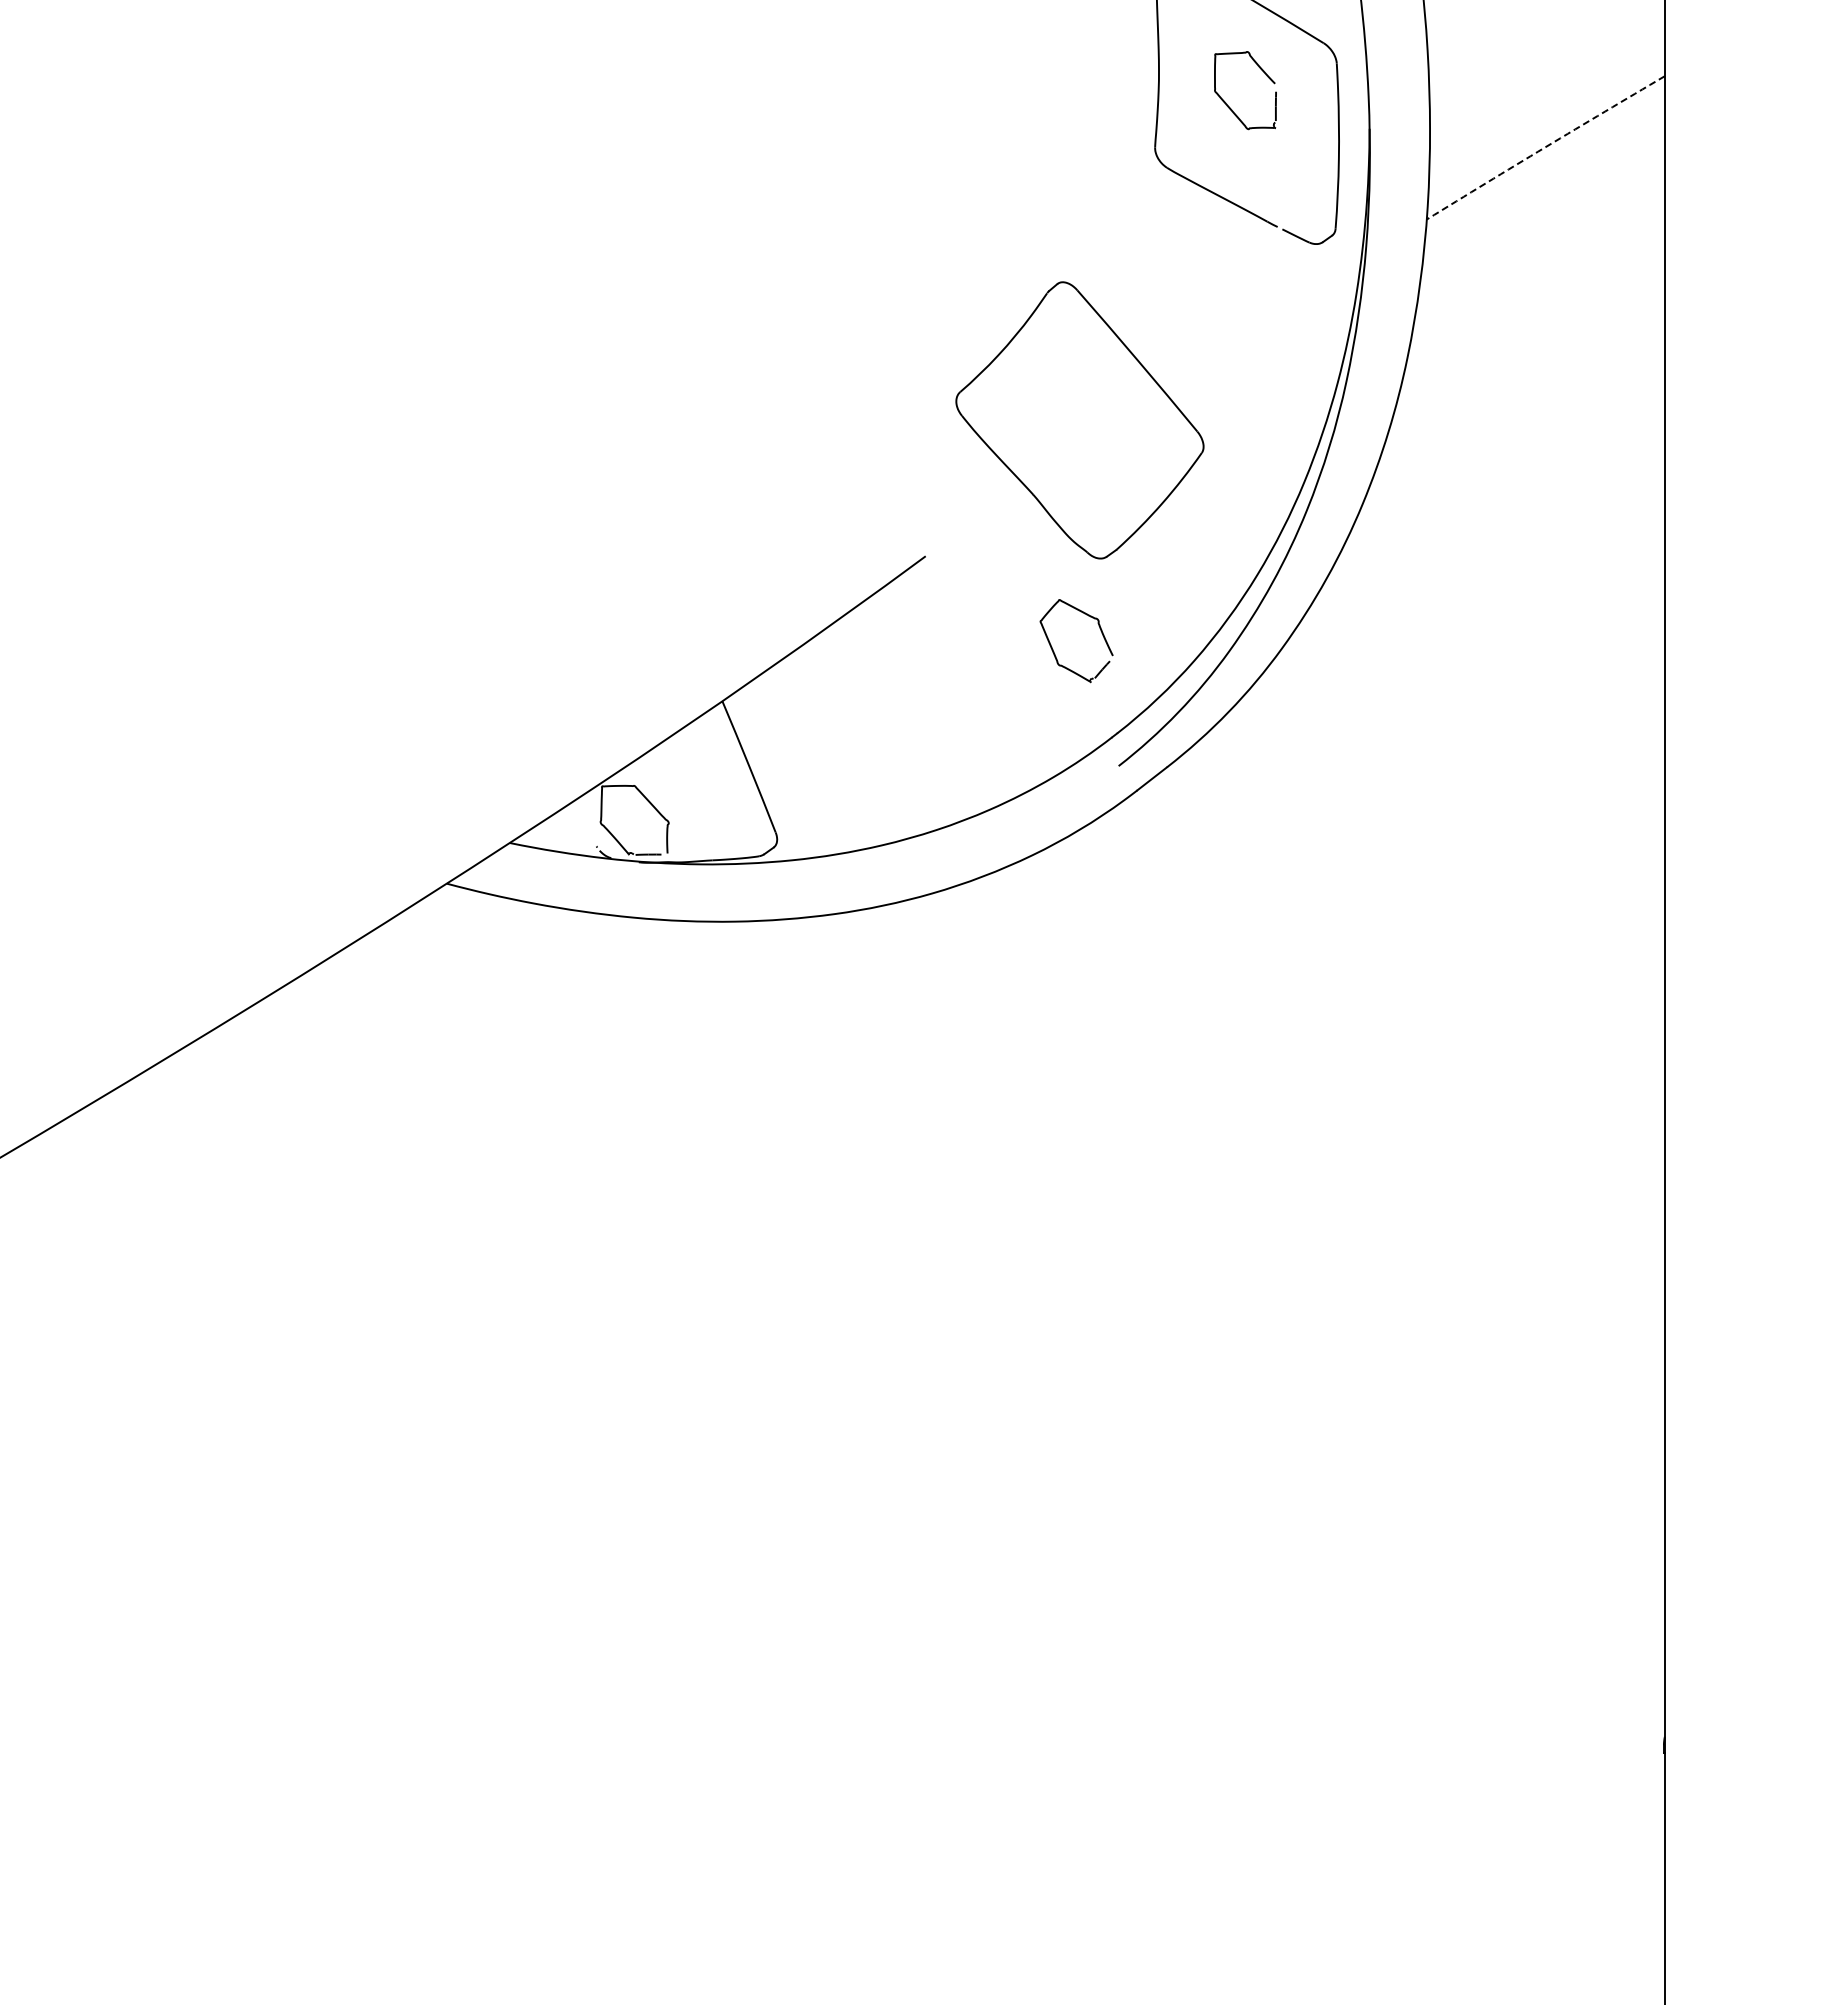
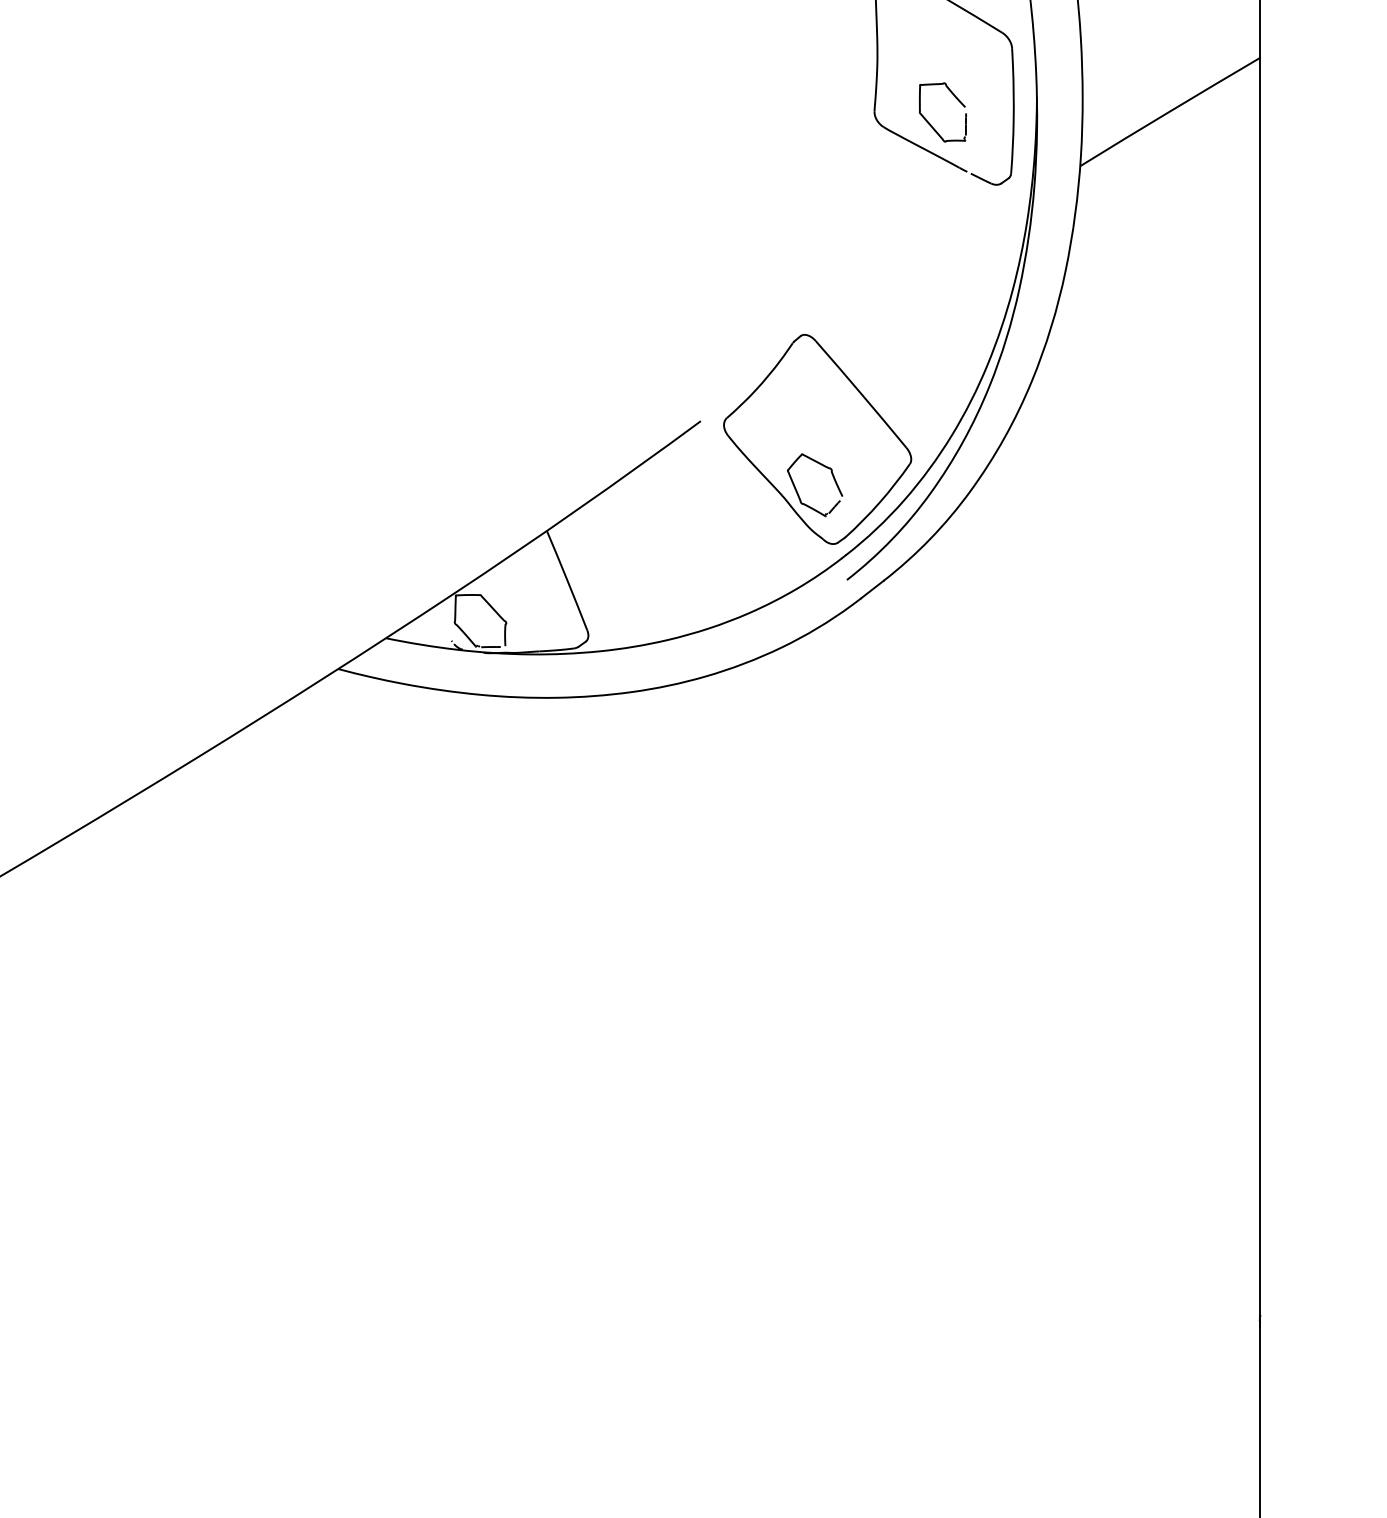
part: (1226, 102) -> (928, 121), moved
line: (1545, 147) -> (1170, 111), dashed -> solid
part: (1079, 420) -> (817, 439), moved

